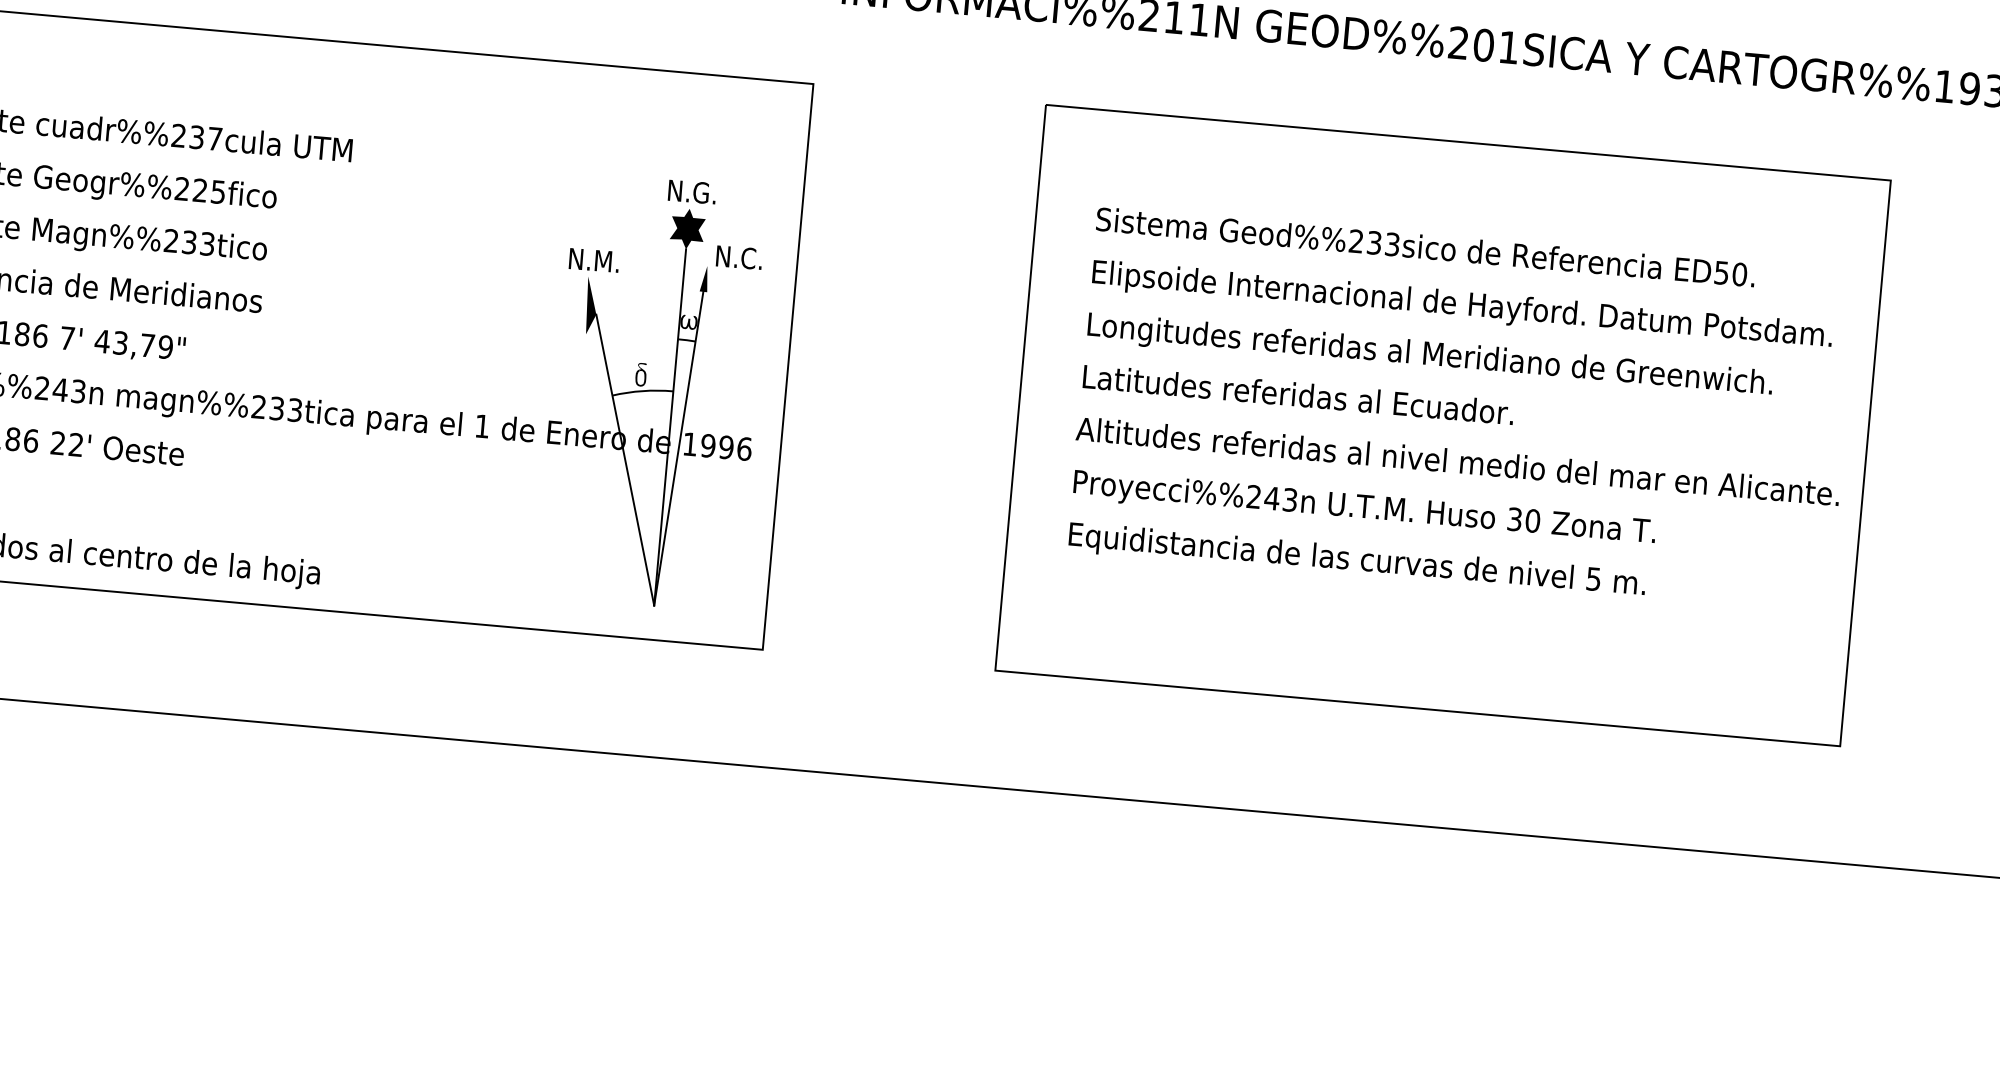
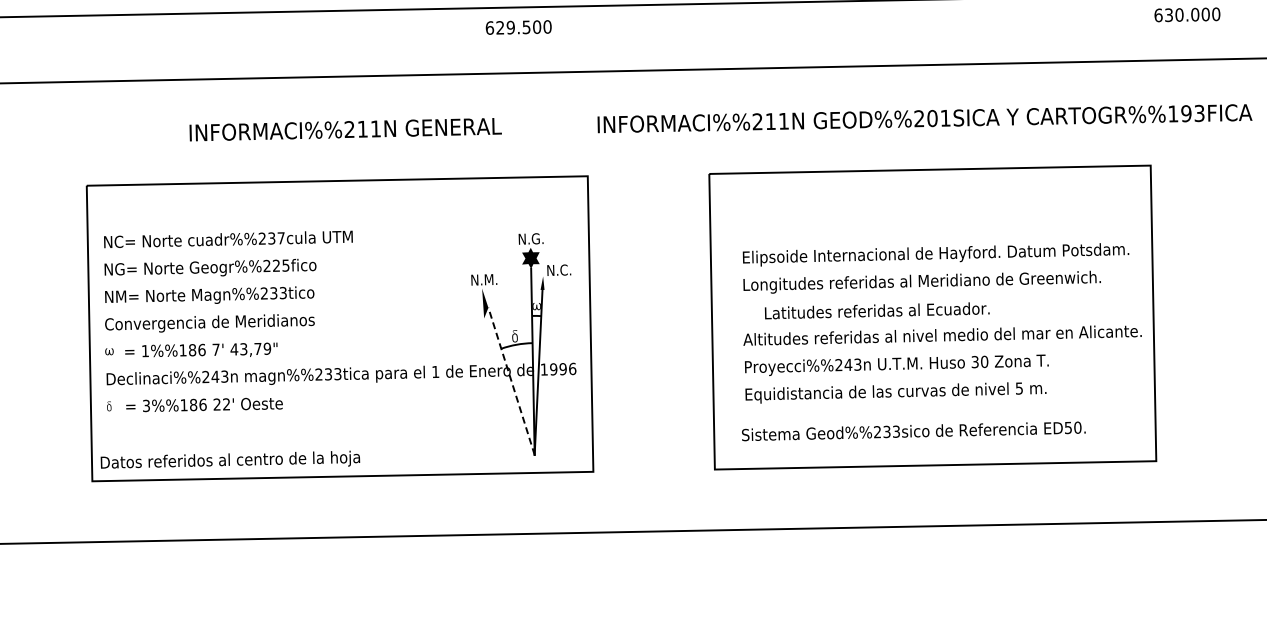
text: (1425, 247) -> (913, 431), moved
text: (1297, 394) -> (876, 310), moved
line: (625, 458) -> (511, 380), solid -> dashed

